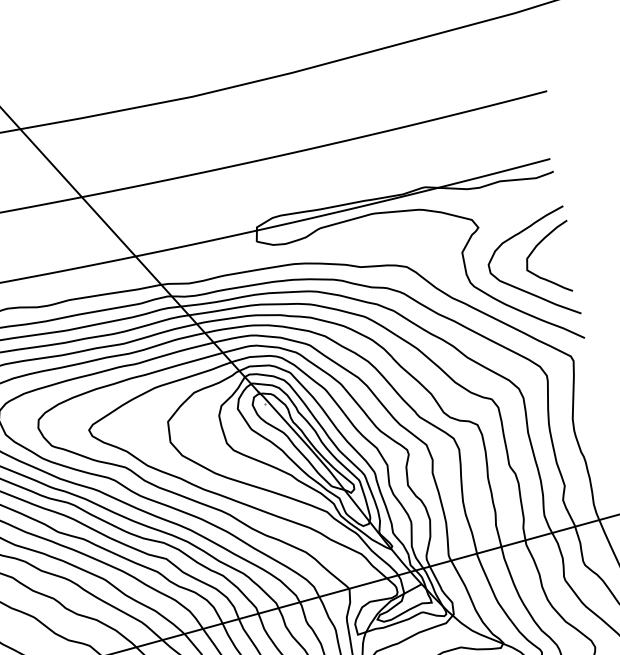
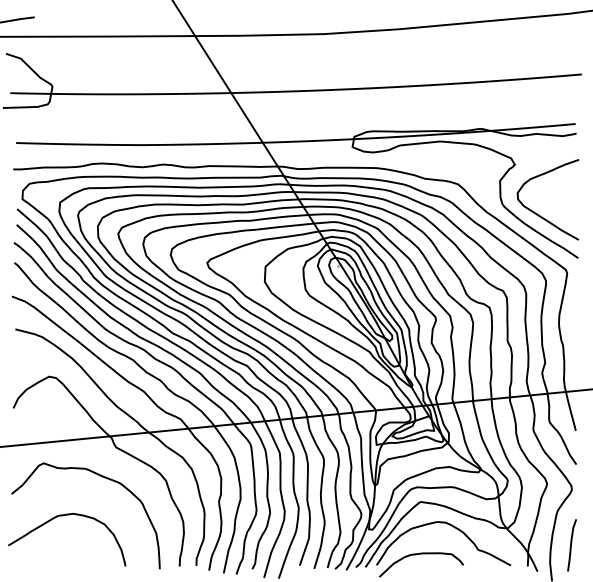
curve: (538, 245) -> (556, 185), removed

